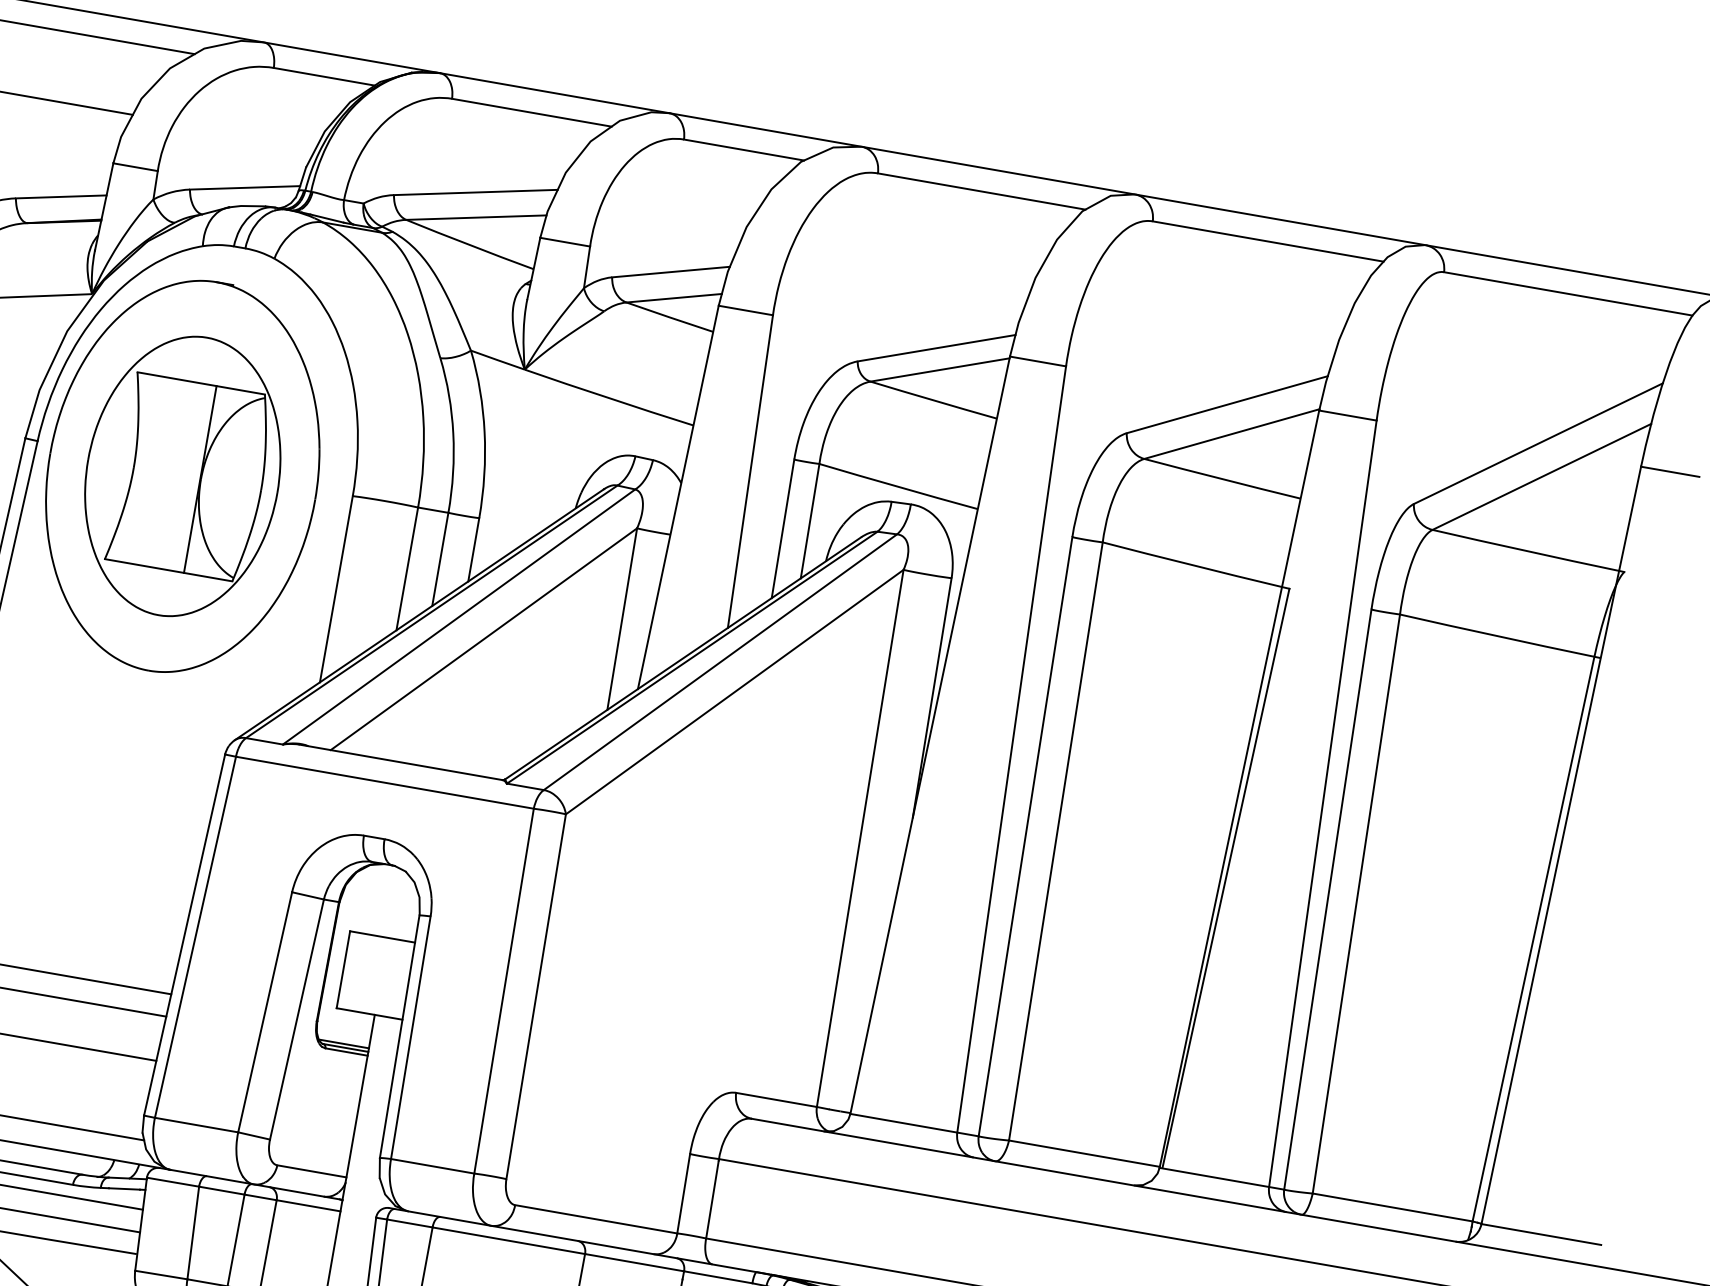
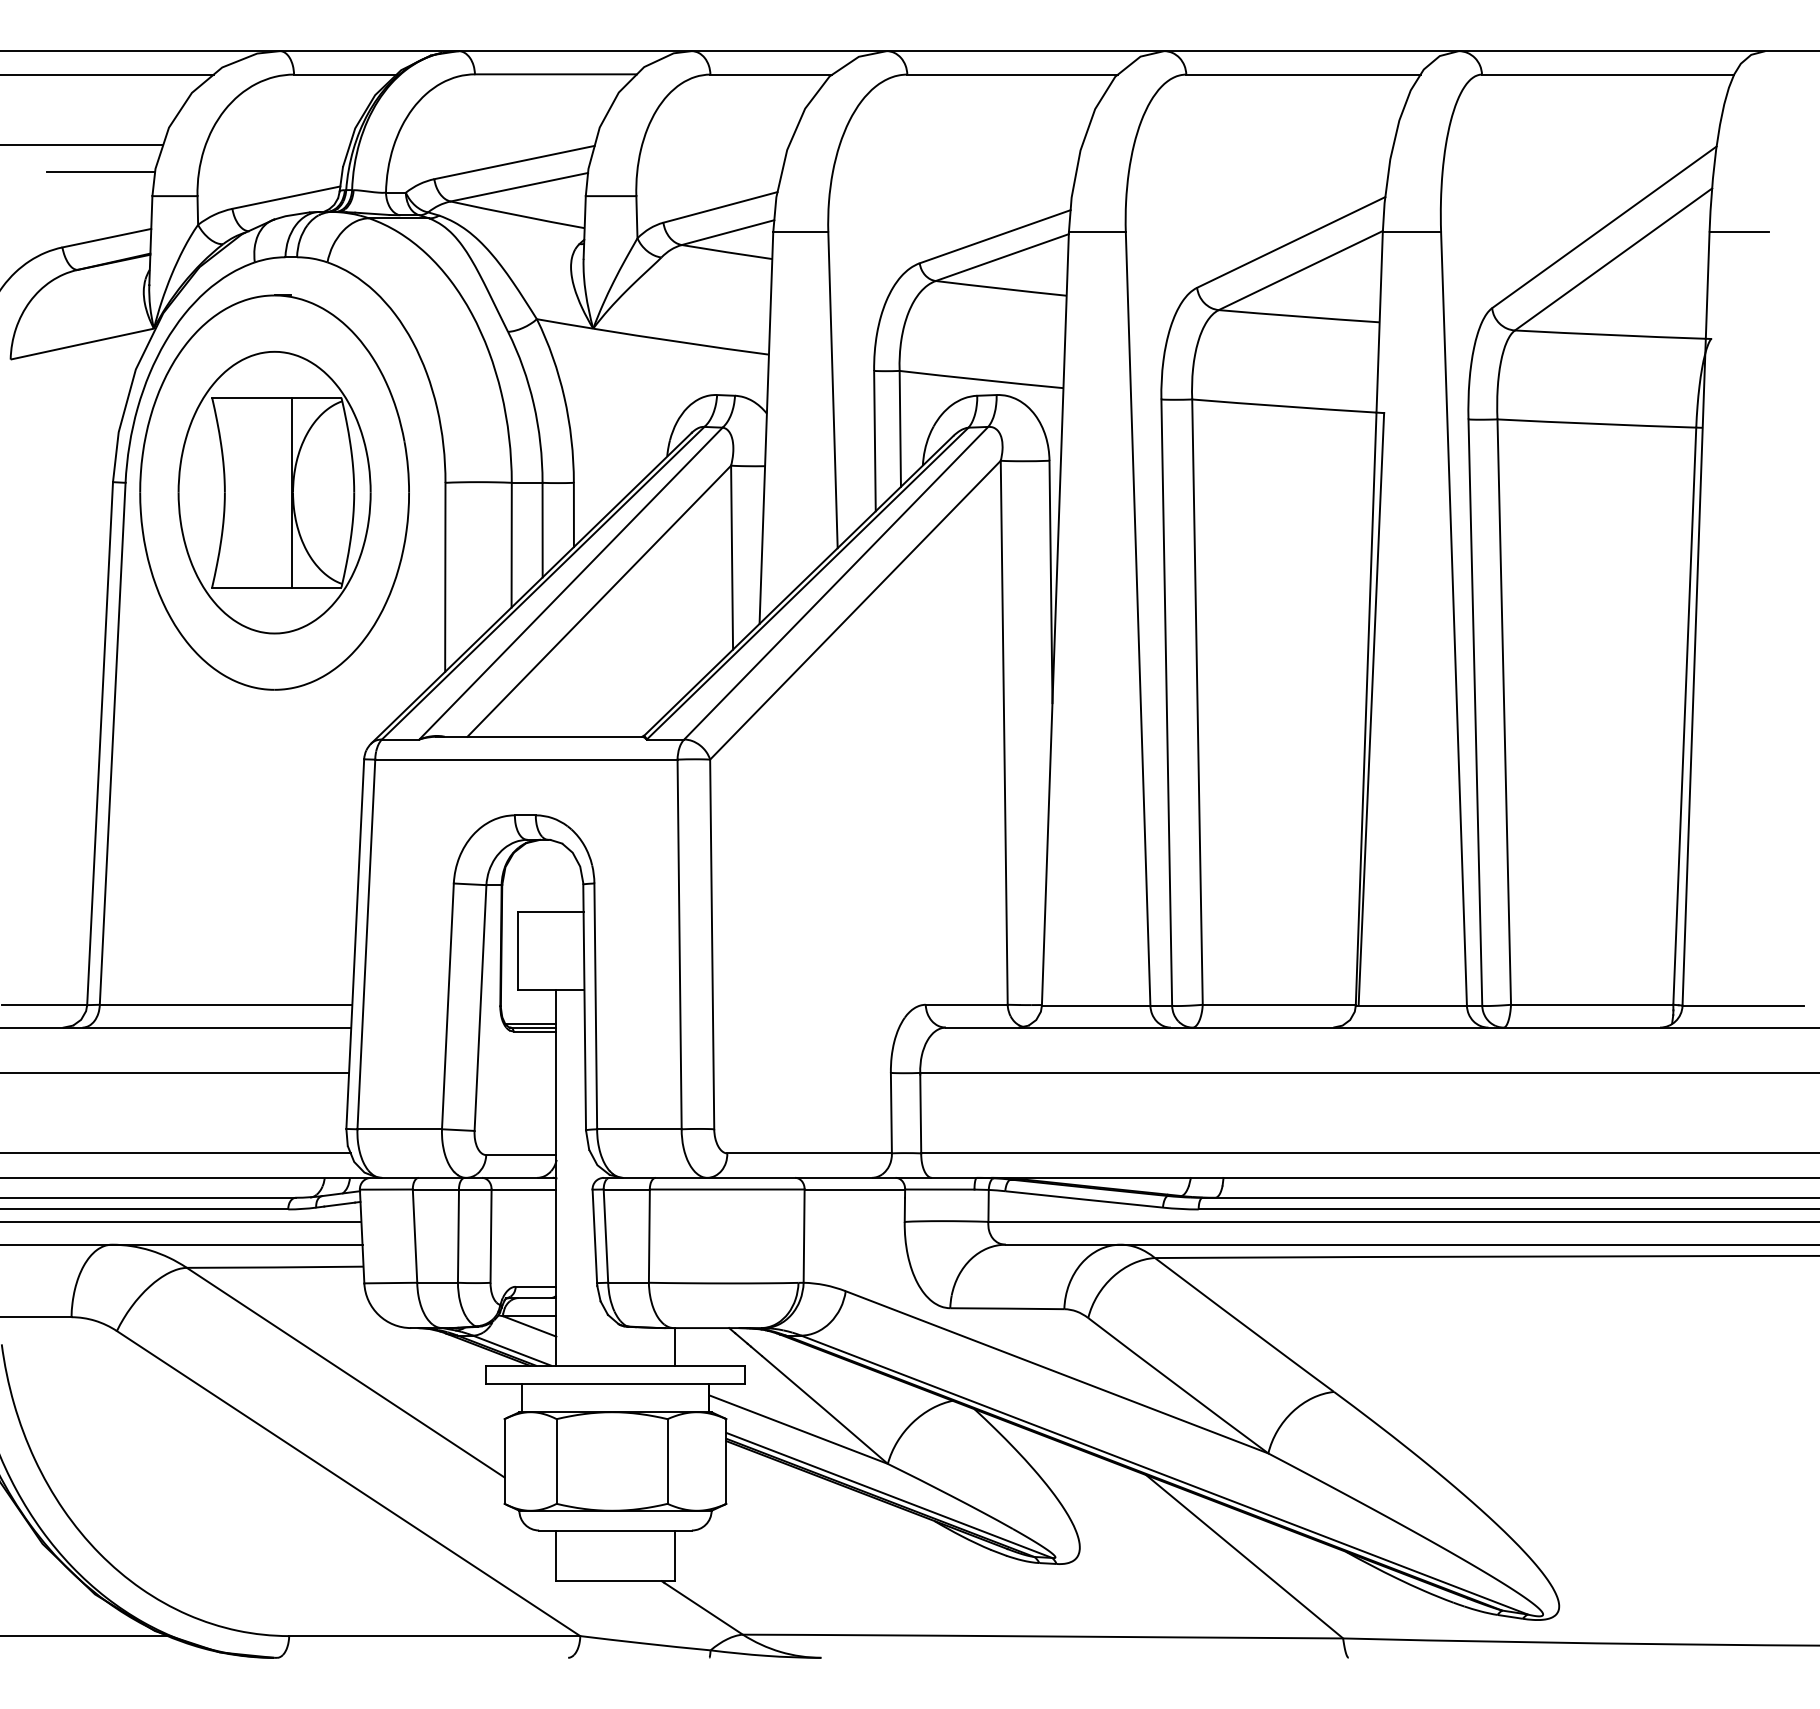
line: (66, 130) -> (100, 171), added

